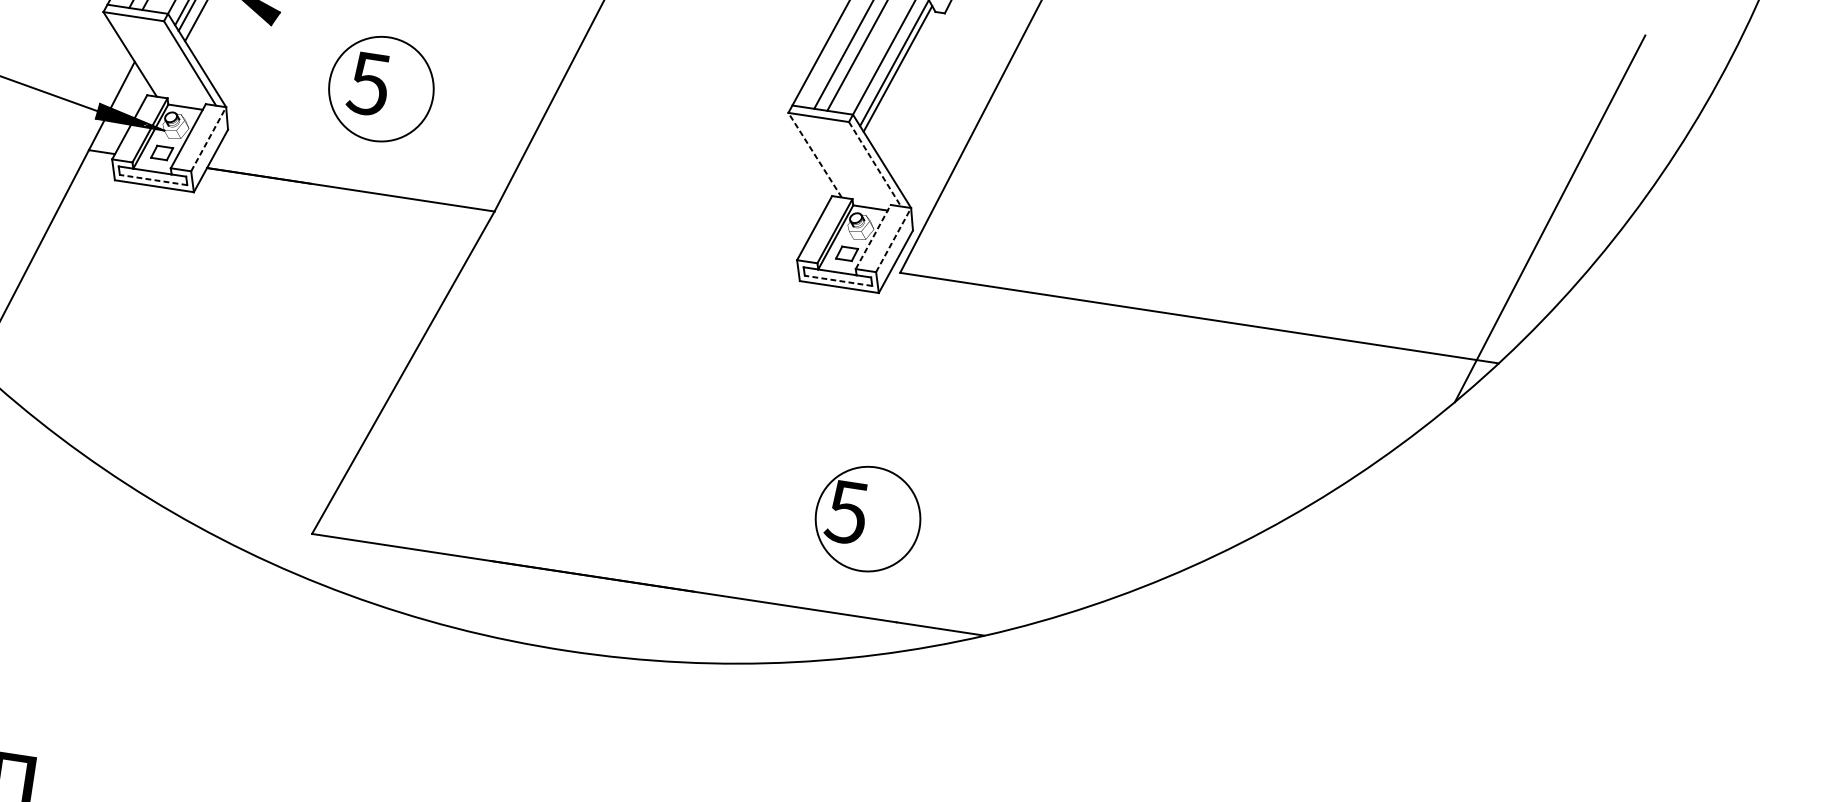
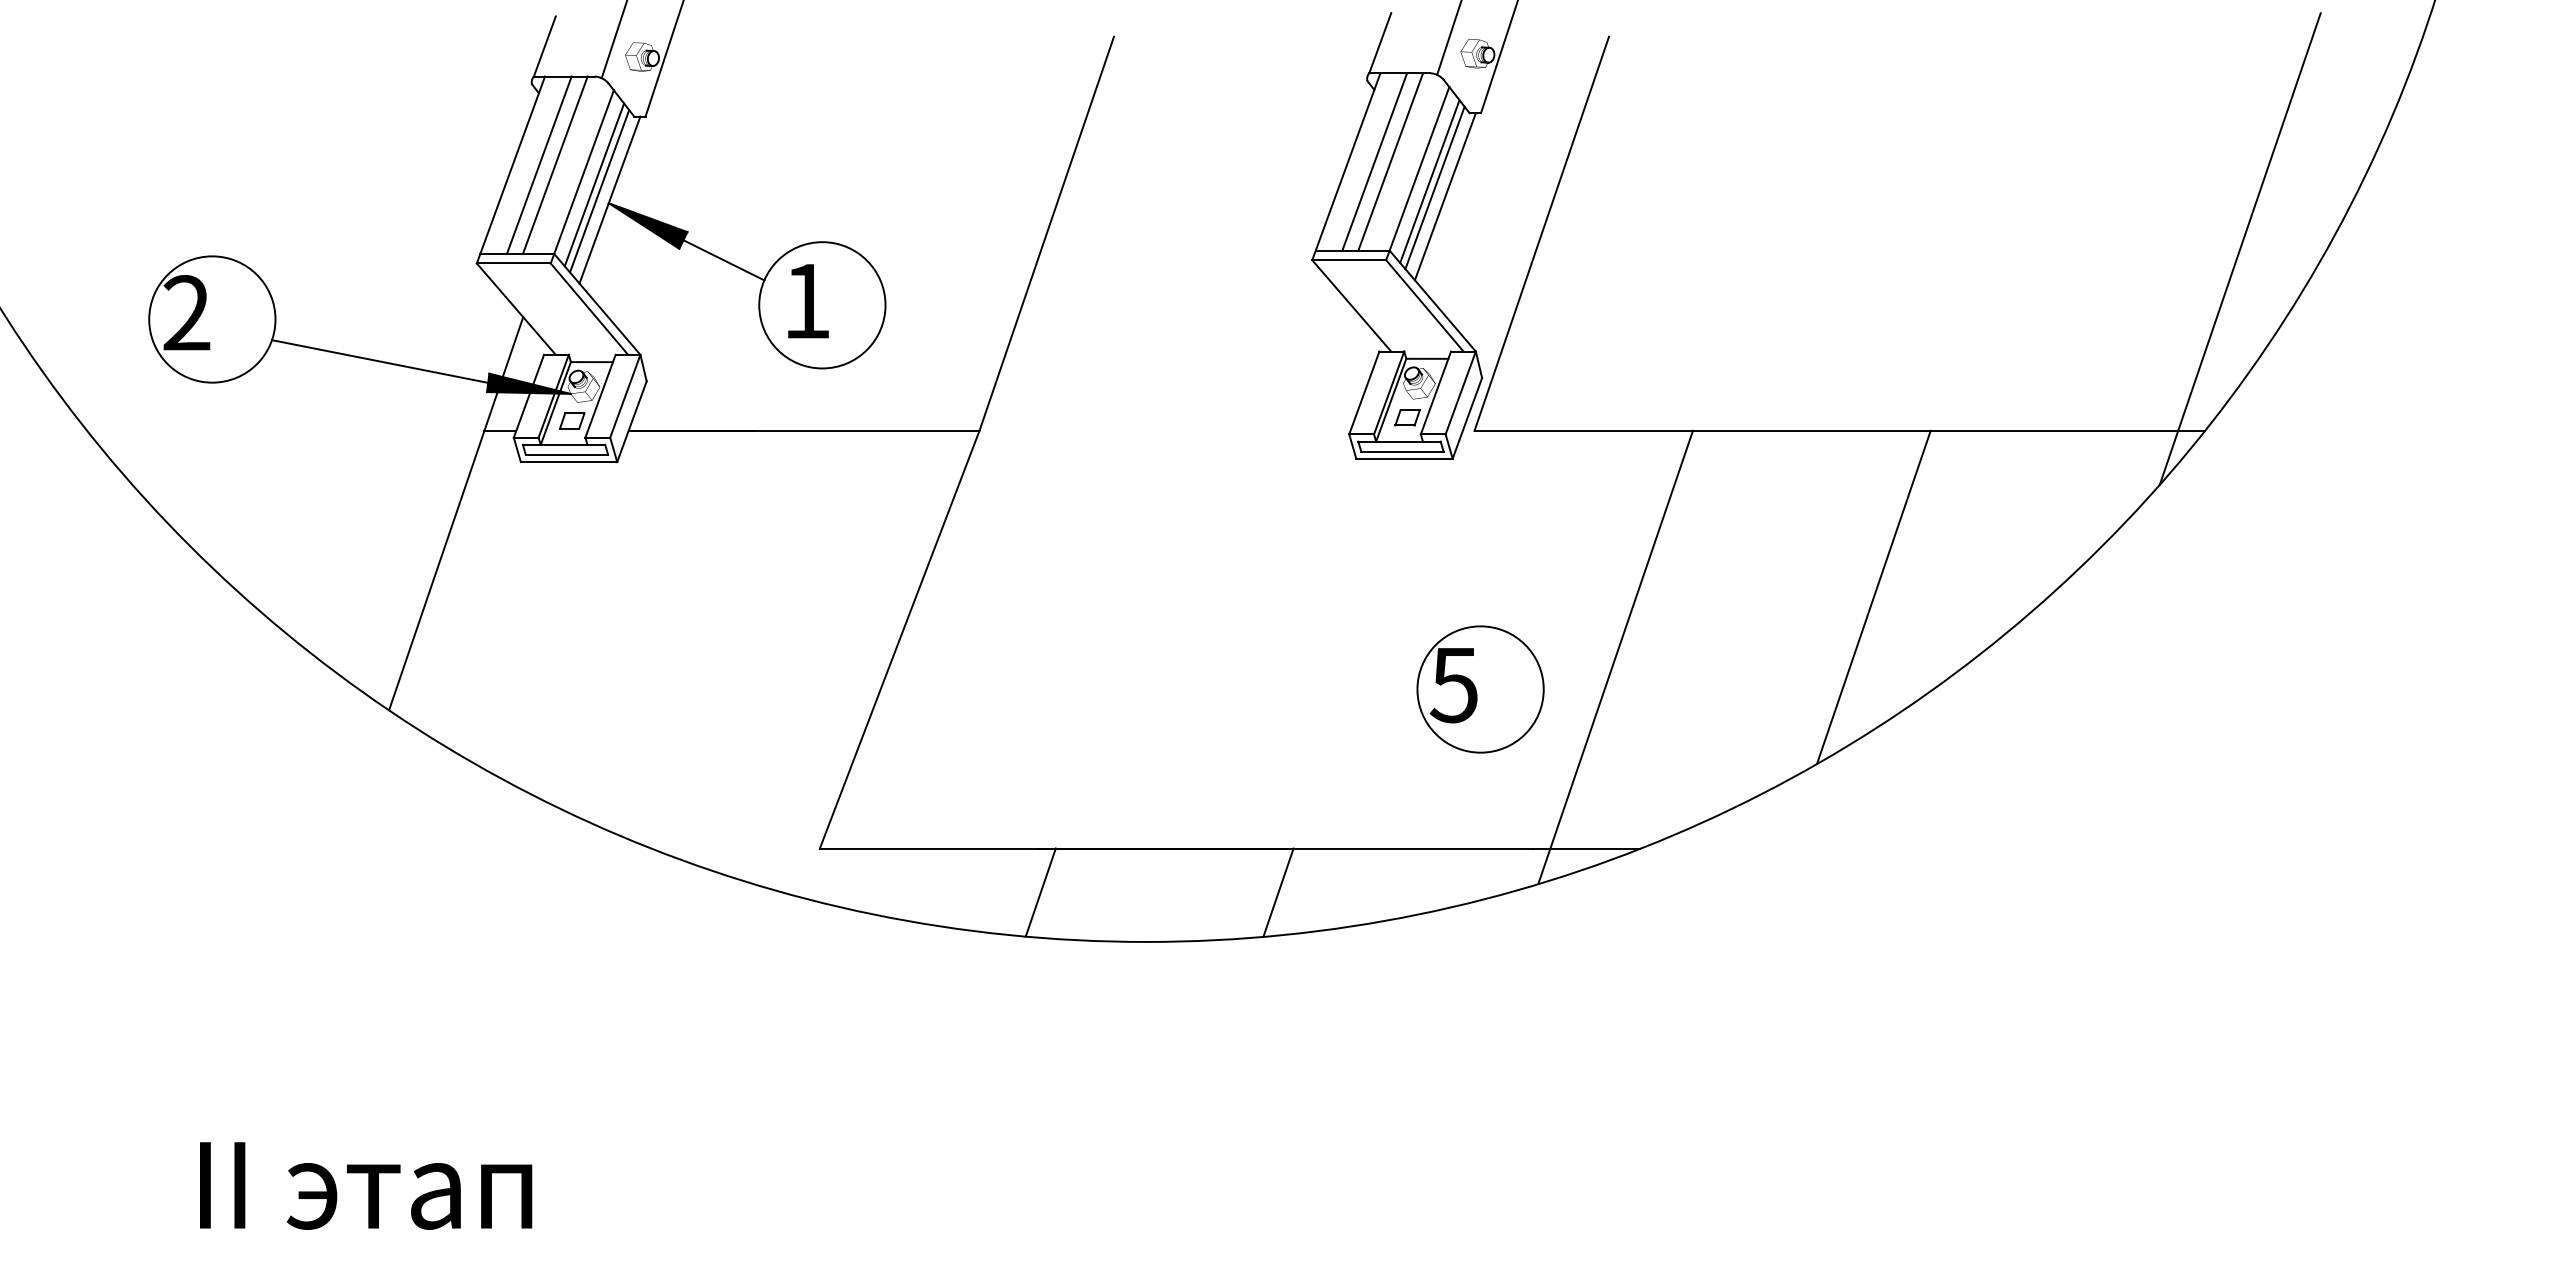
line: (305, 40) -> (723, 260), added
line: (904, 77) -> (1444, 196), added
text: (368, 83) -> (805, 301), 5 -> 1
line: (208, 138) -> (625, 395), dashed -> solid
line: (814, 154) -> (1351, 305), dashed -> solid
line: (874, 163) -> (1424, 305), dashed -> solid
line: (153, 179) -> (566, 454), dashed -> solid
line: (873, 236) -> (1436, 392), dashed -> solid
line: (893, 239) -> (1460, 392), dashed -> solid
line: (837, 280) -> (1401, 451), dashed -> solid
line: (1206, 458) -> (1873, 596), added
line: (987, 475) -> (1615, 656), added
part: (867, 519) -> (1480, 689), moved
line: (487, 597) -> (1040, 892), added
line: (682, 626) -> (1278, 892), added

